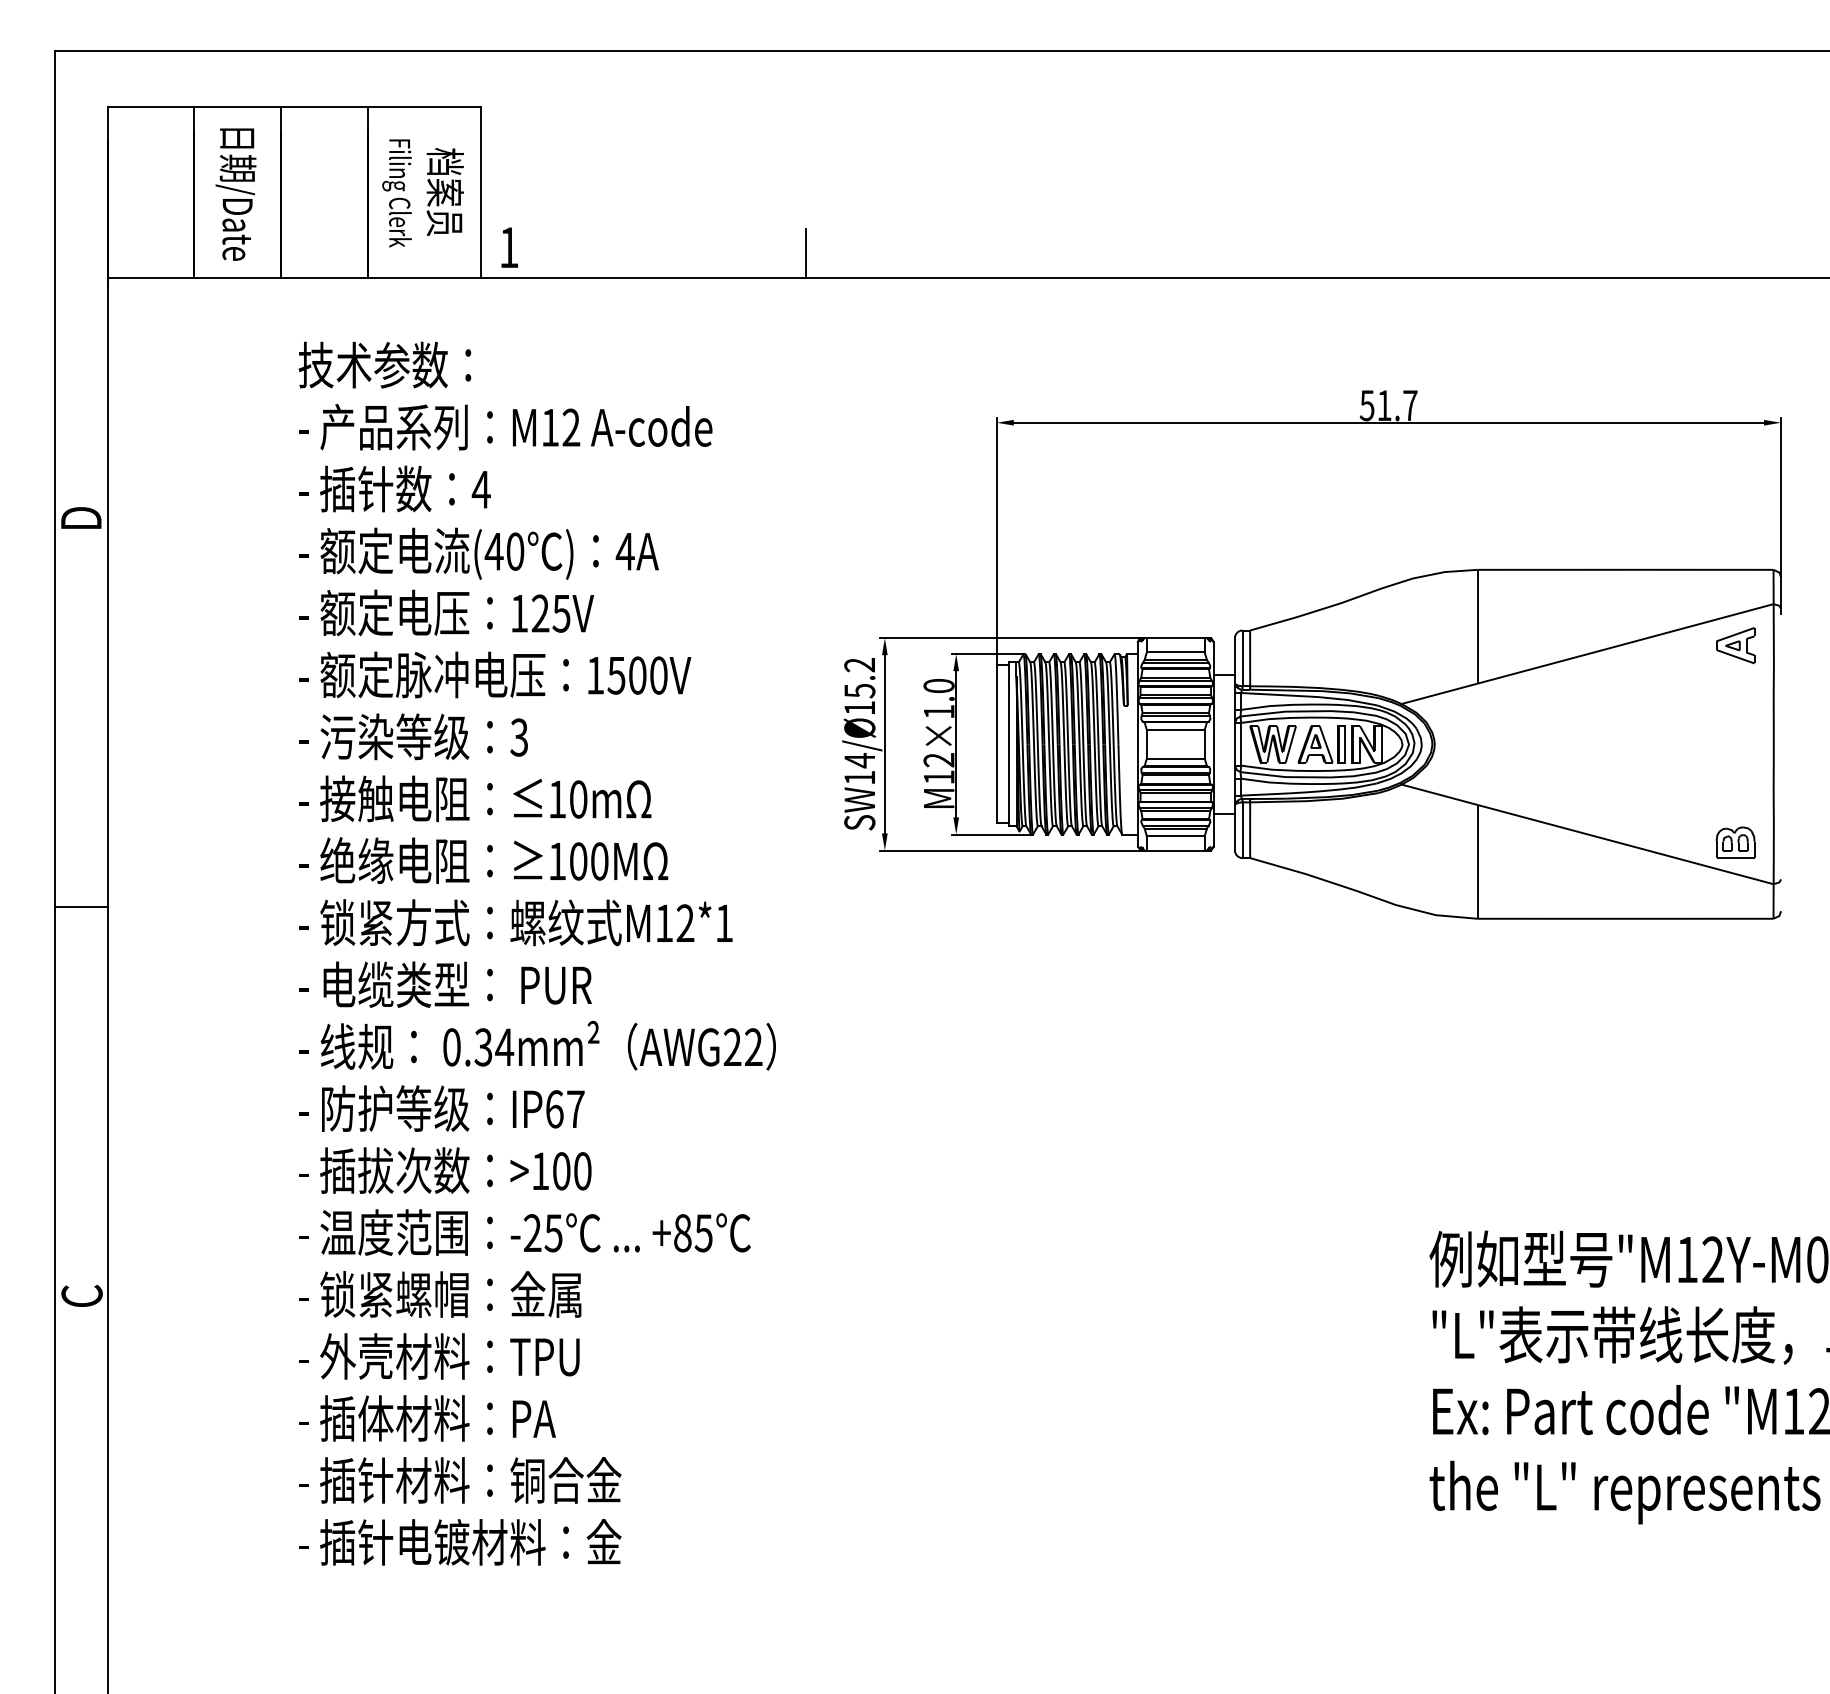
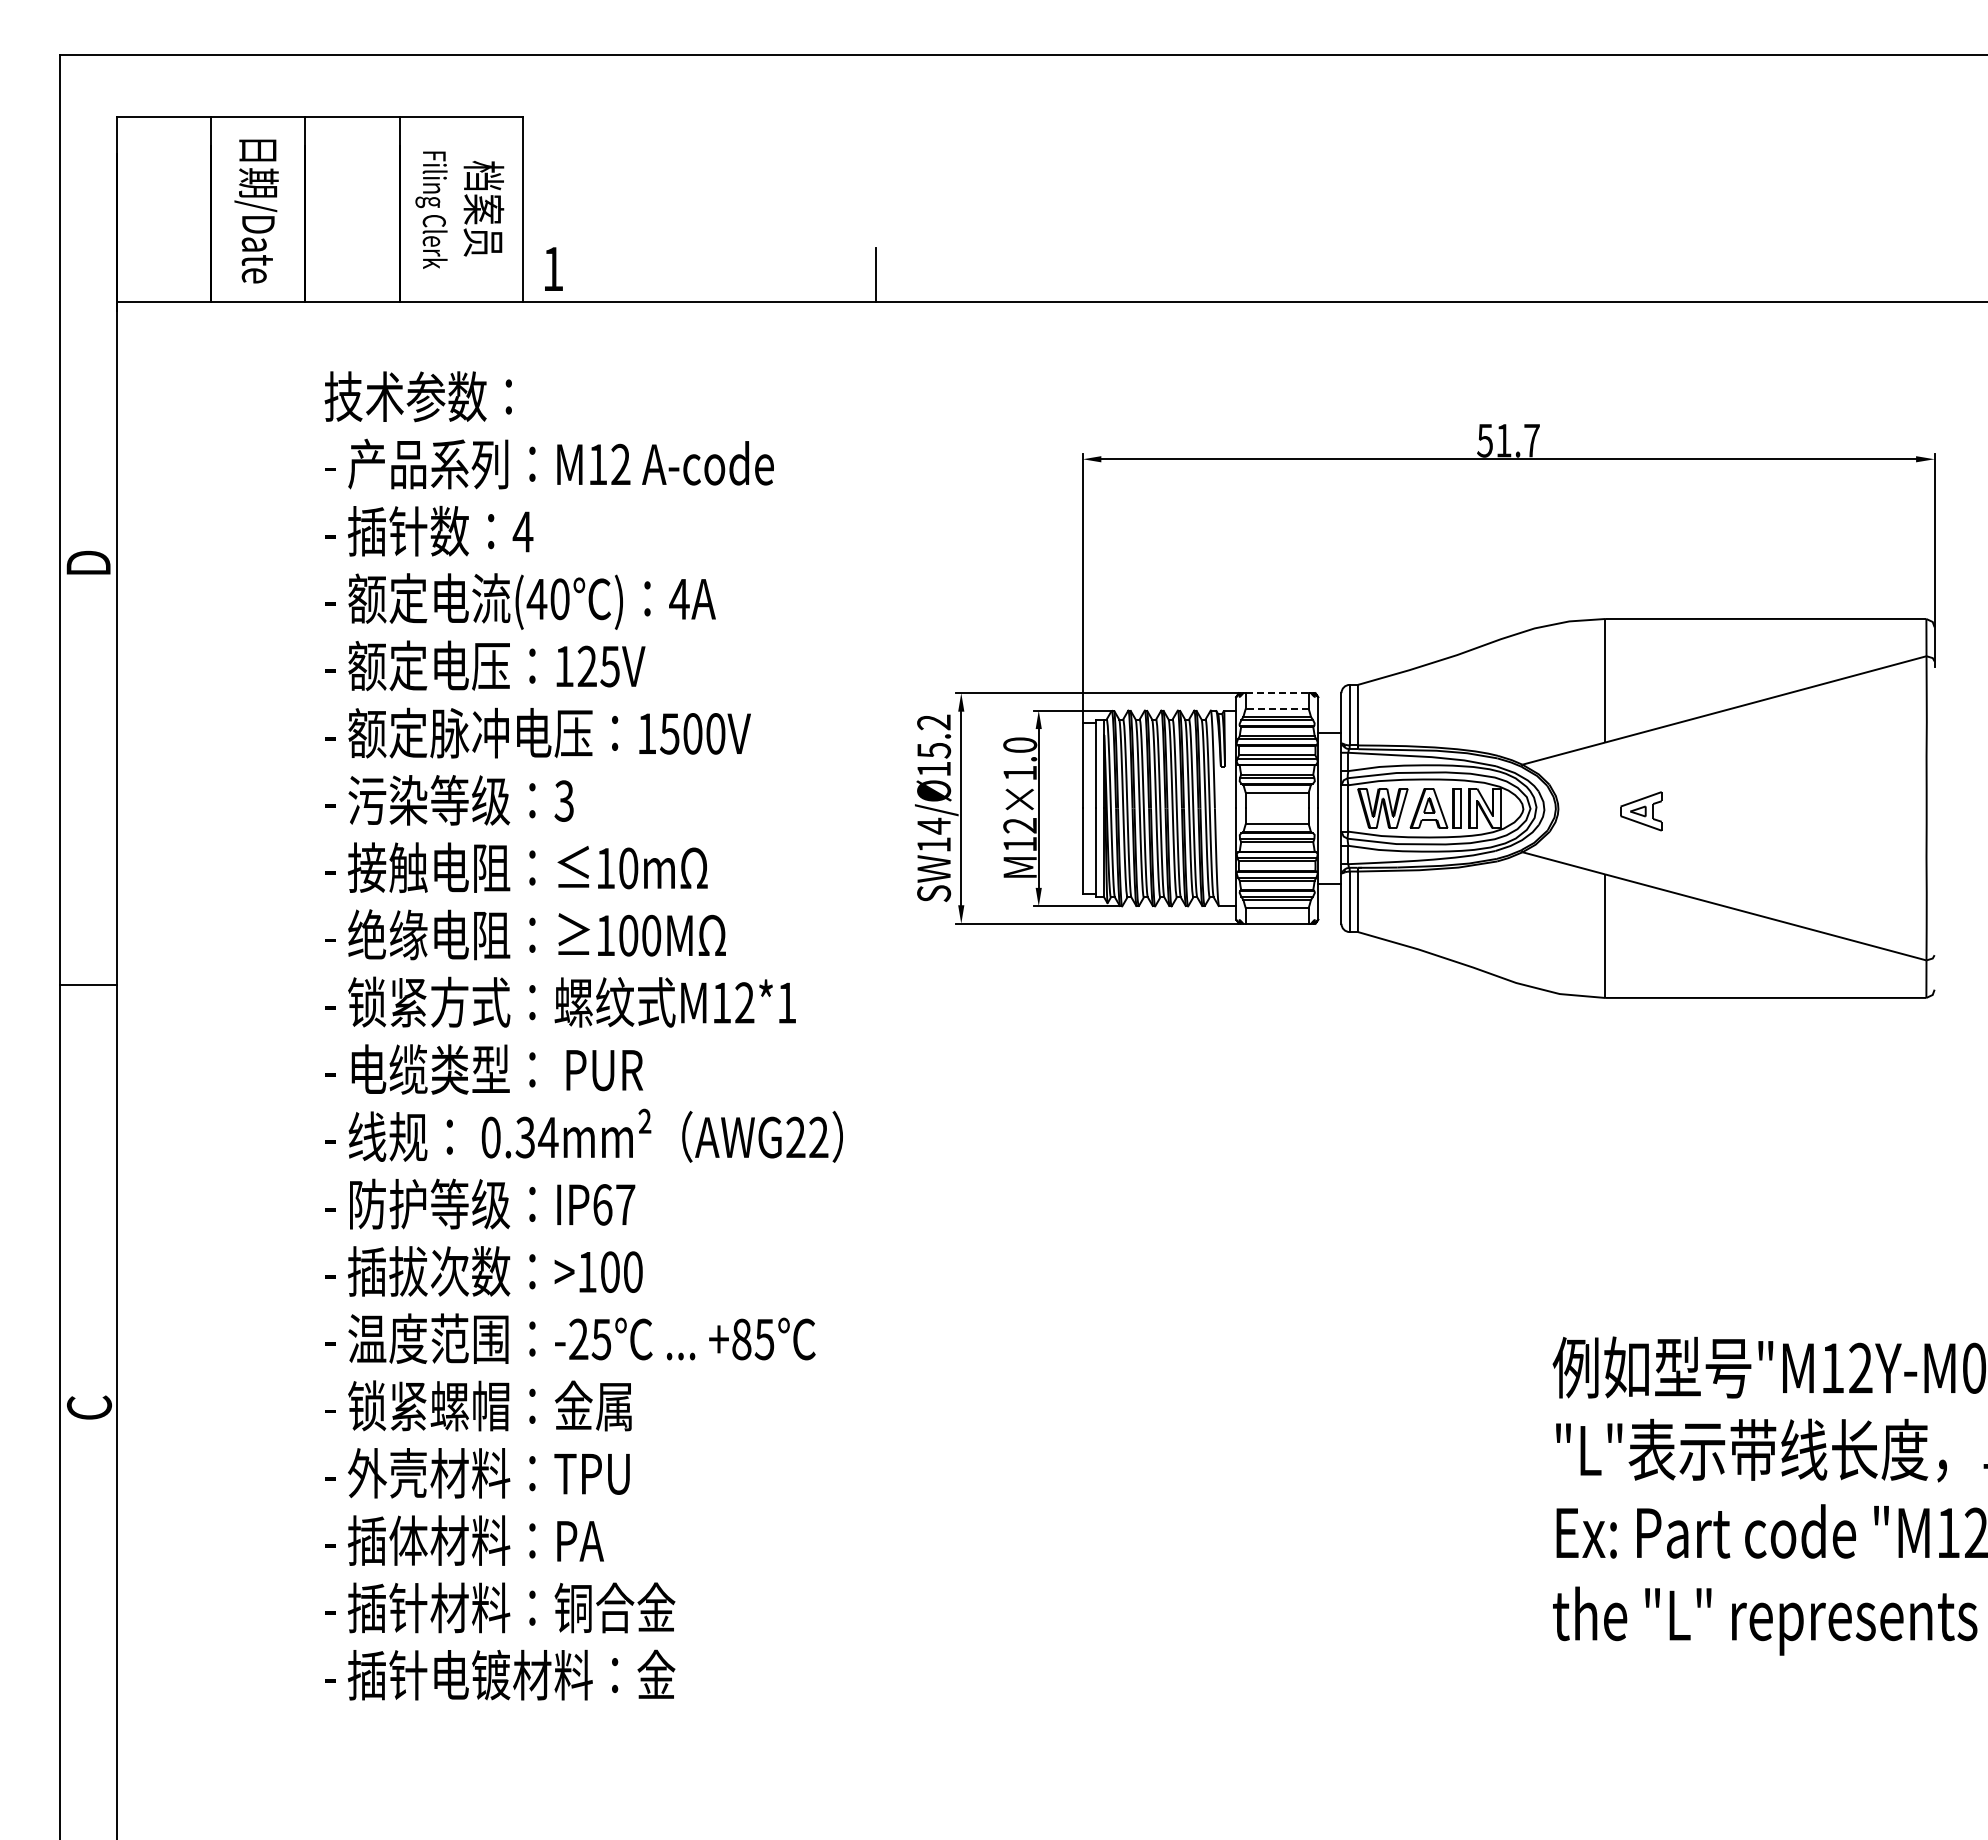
line: (1176, 638) -> (1277, 693), solid -> dashed
part: (1735, 645) -> (1641, 811), moved
line: (1175, 652) -> (1276, 708), solid -> dashed
part: (1734, 841) -> (1884, 914), removed

